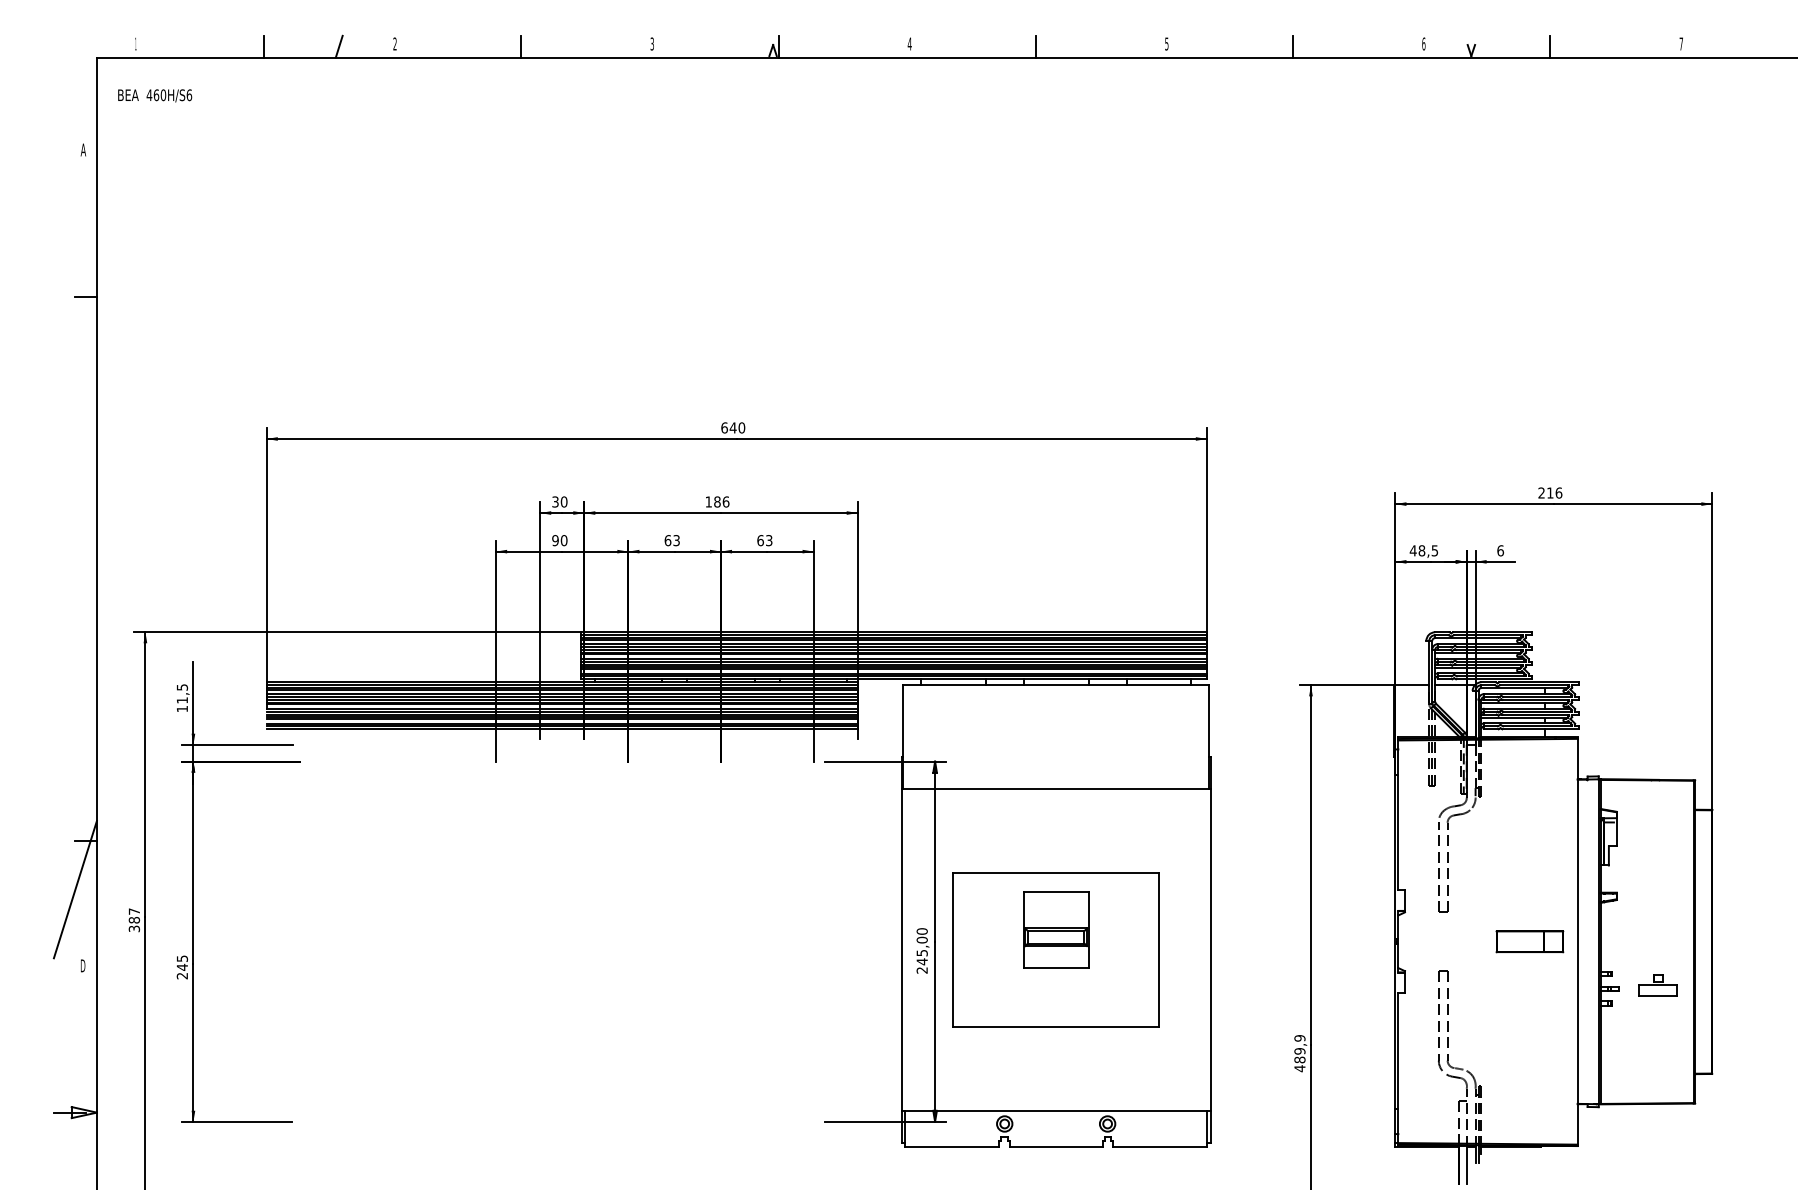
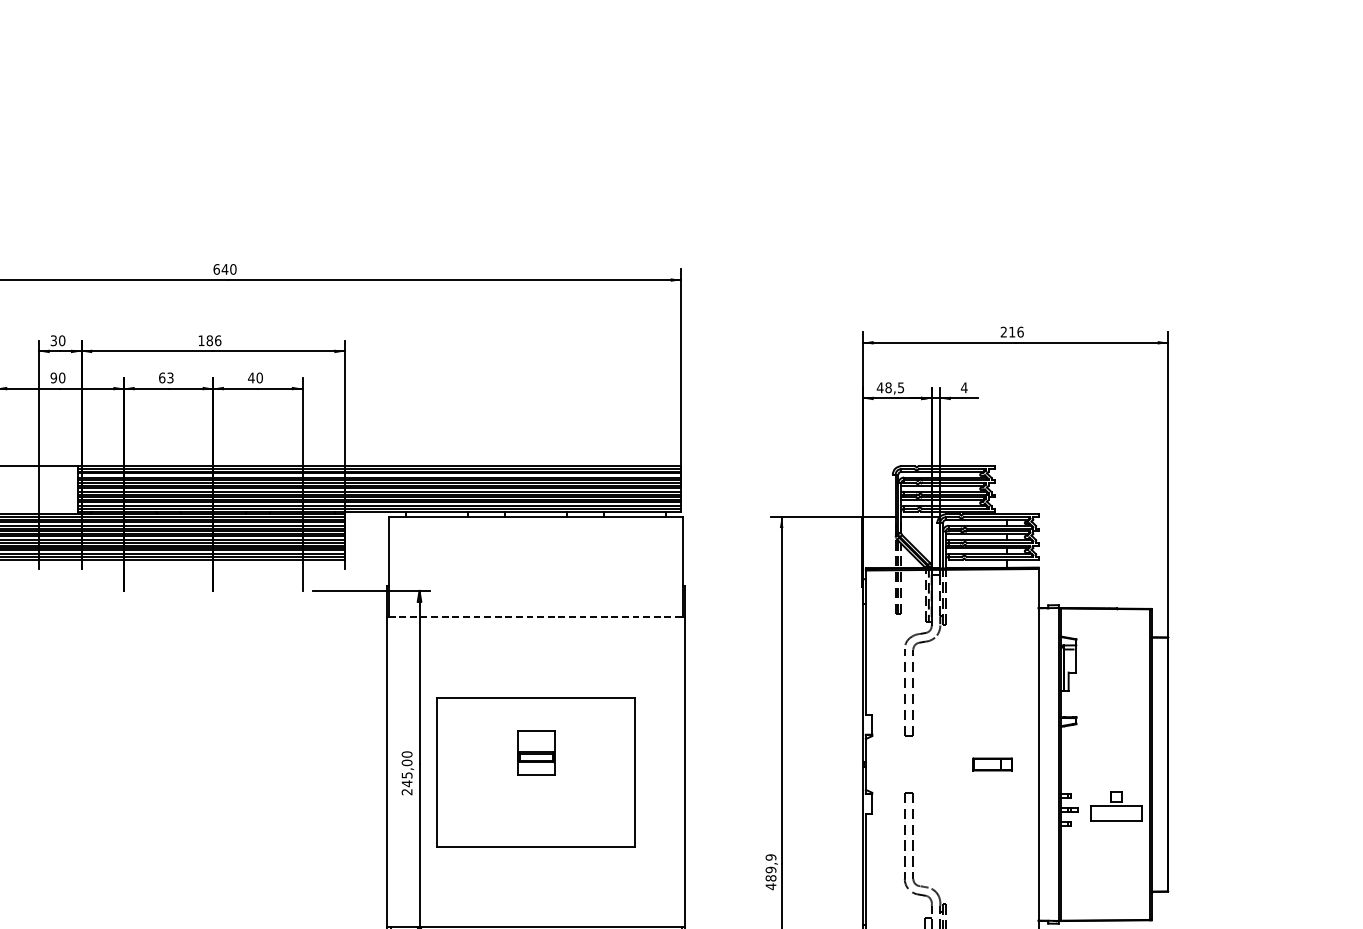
text: (764, 540) -> (255, 377), 63 -> 40
text: (1500, 550) -> (964, 387), 6 -> 4
line: (1056, 788) -> (536, 616), solid -> dashed
part: (1056, 929) -> (536, 752), size x0.6
part: (1529, 941) -> (992, 764), size x0.6
part: (1657, 985) -> (1115, 806), size x1.4

